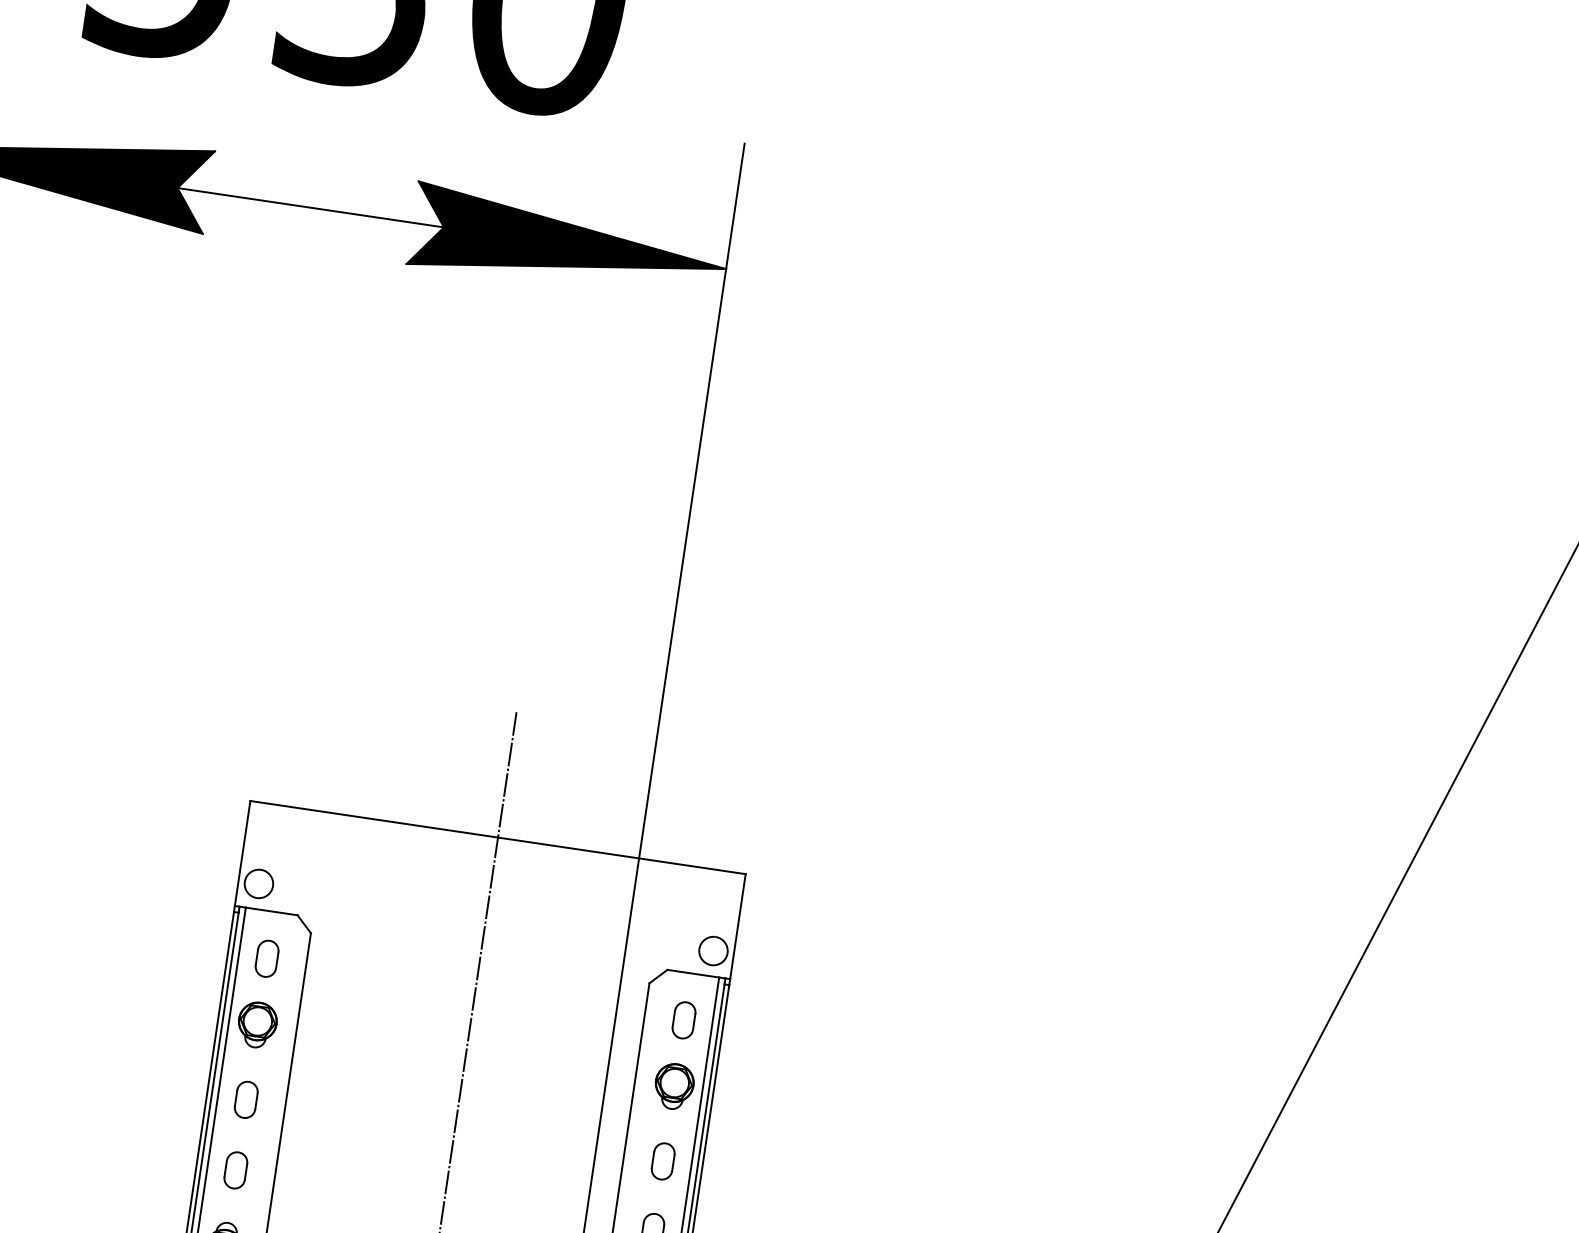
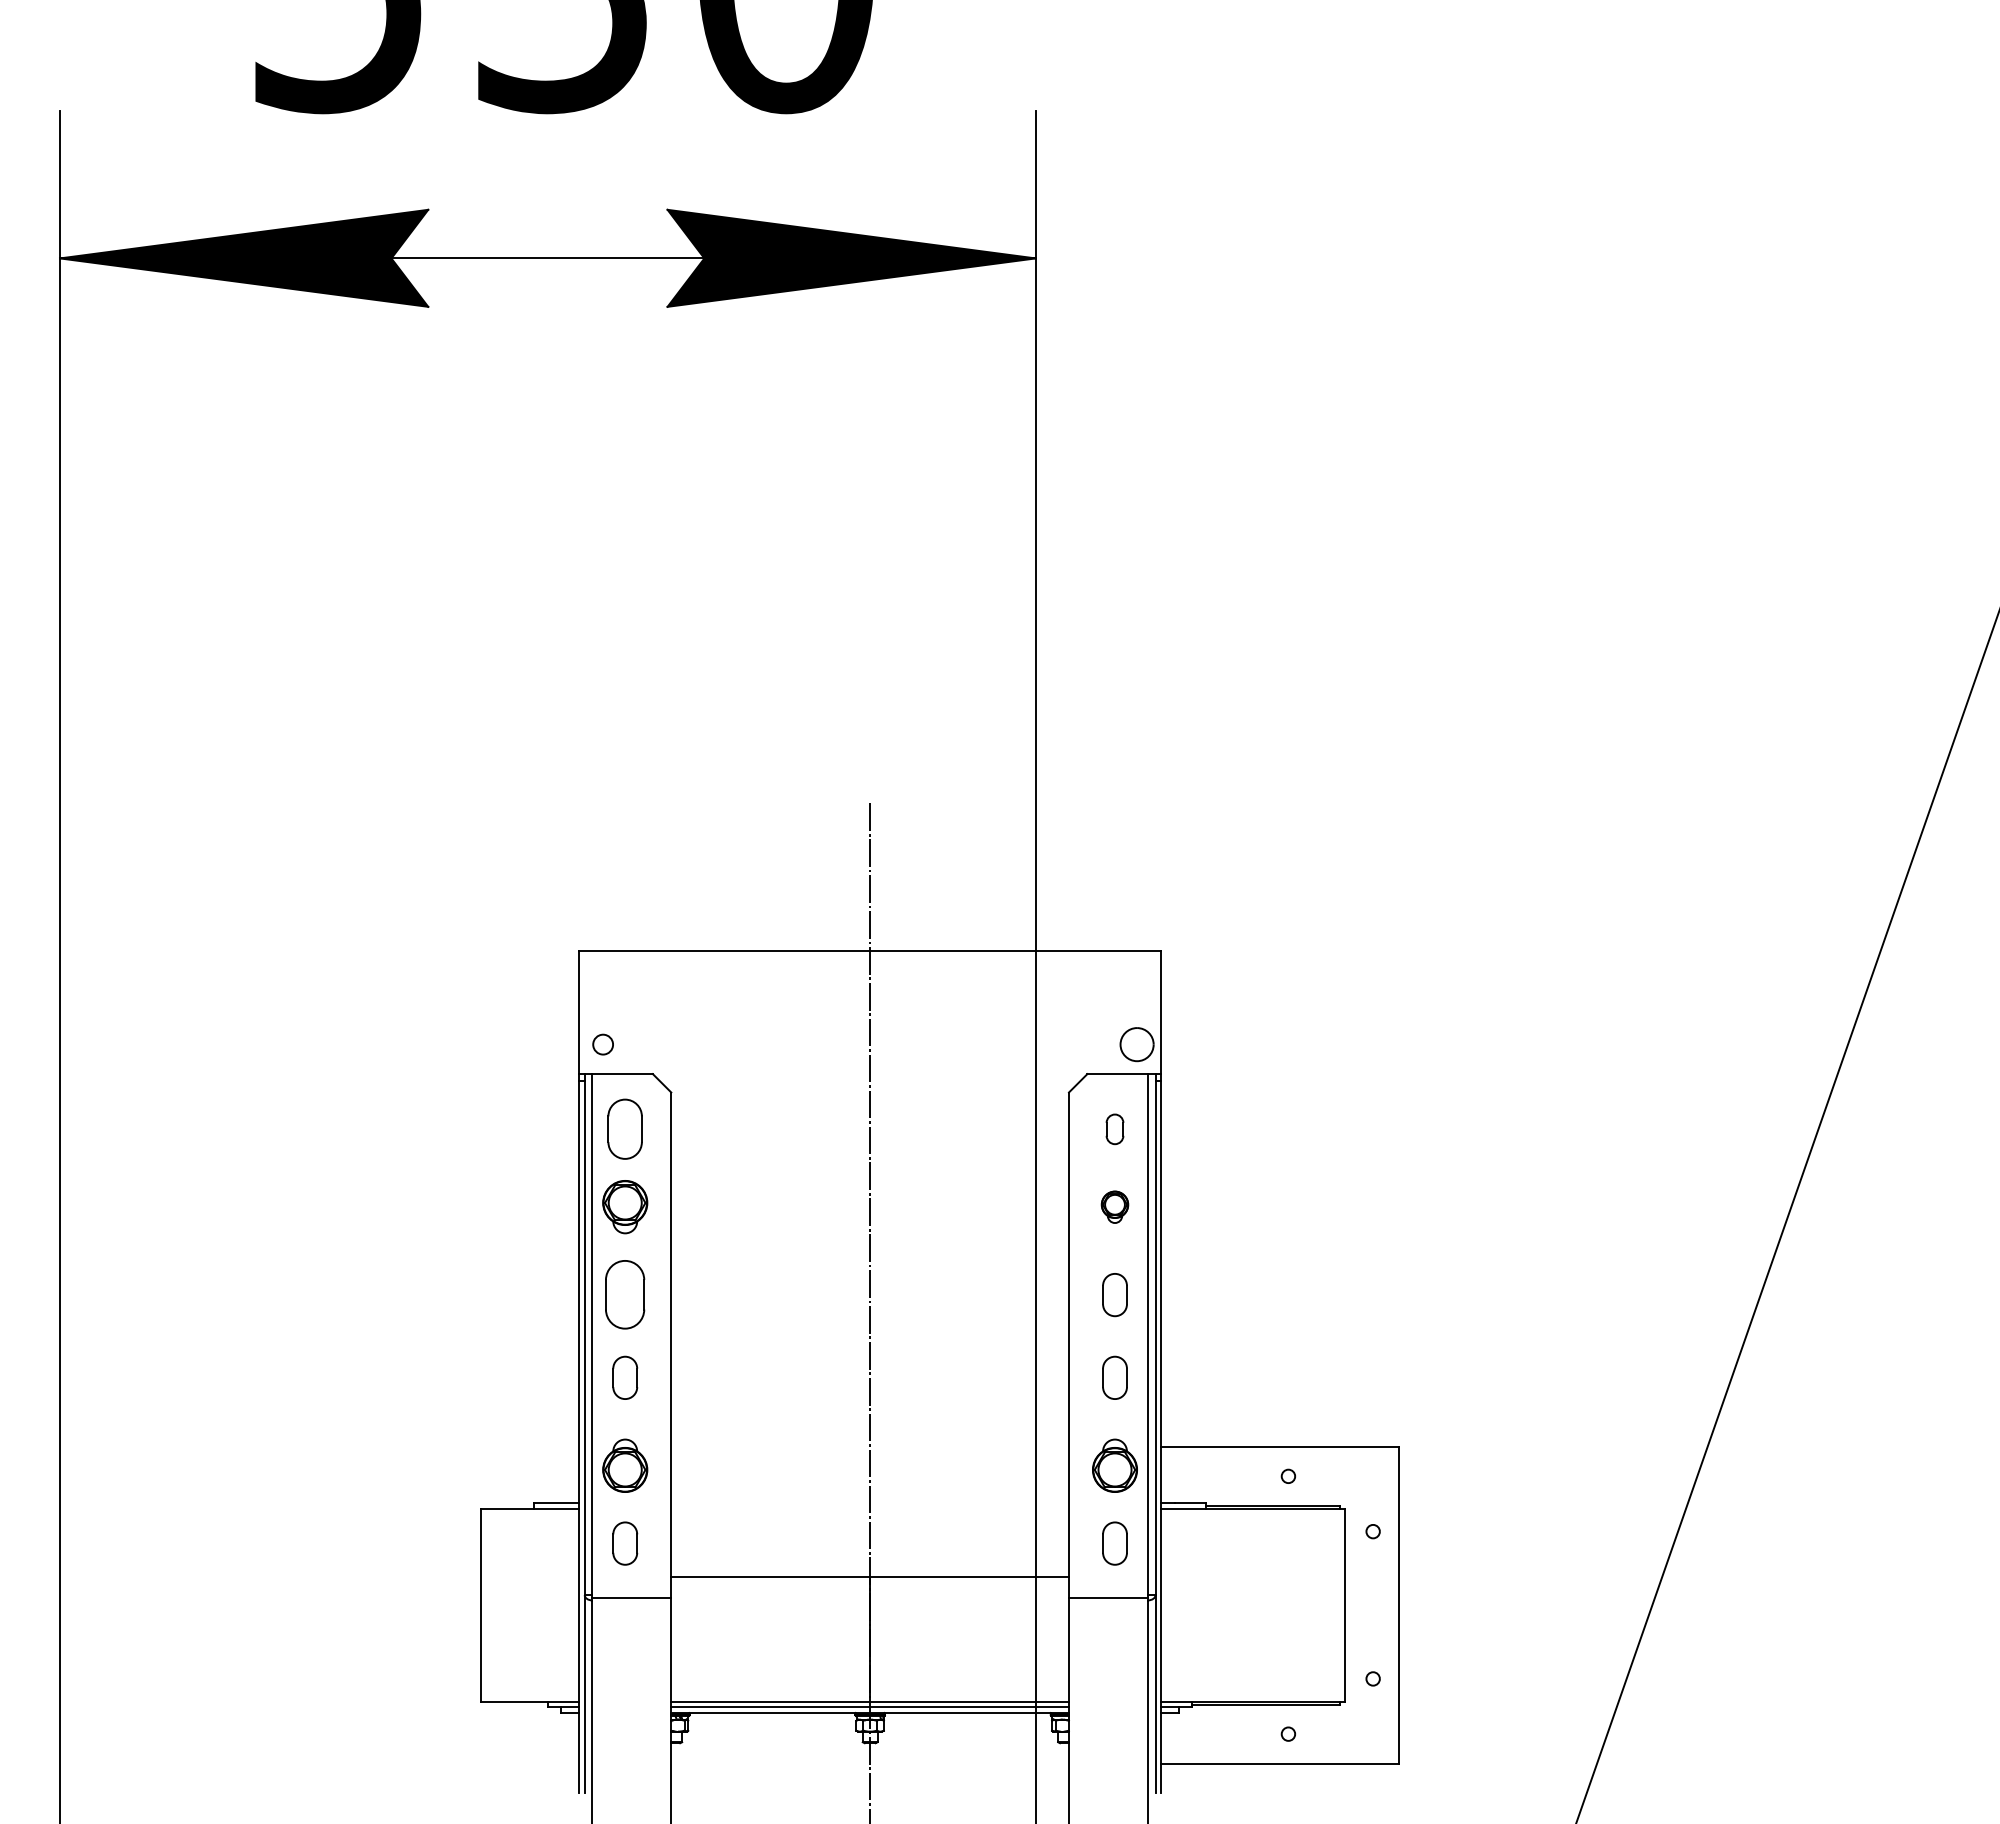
circle: (258, 883) -> (602, 1044), size x0.6
part: (267, 958) -> (625, 1129), size x1.4
part: (683, 1020) -> (1114, 1129), size x0.7
part: (673, 1086) -> (1114, 1207), size x0.6
part: (246, 1100) -> (625, 1295), size x1.6

